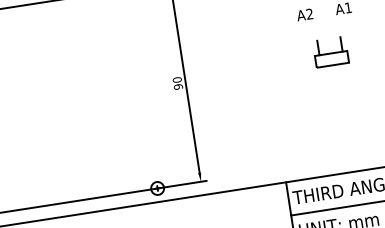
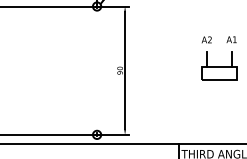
part: (330, 51) -> (219, 65), size x1.67

